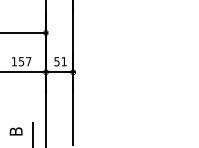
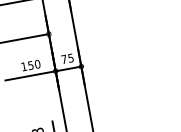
text: (28, 61) -> (37, 64), 157 -> 150
text: (60, 61) -> (67, 58), 51 -> 75

